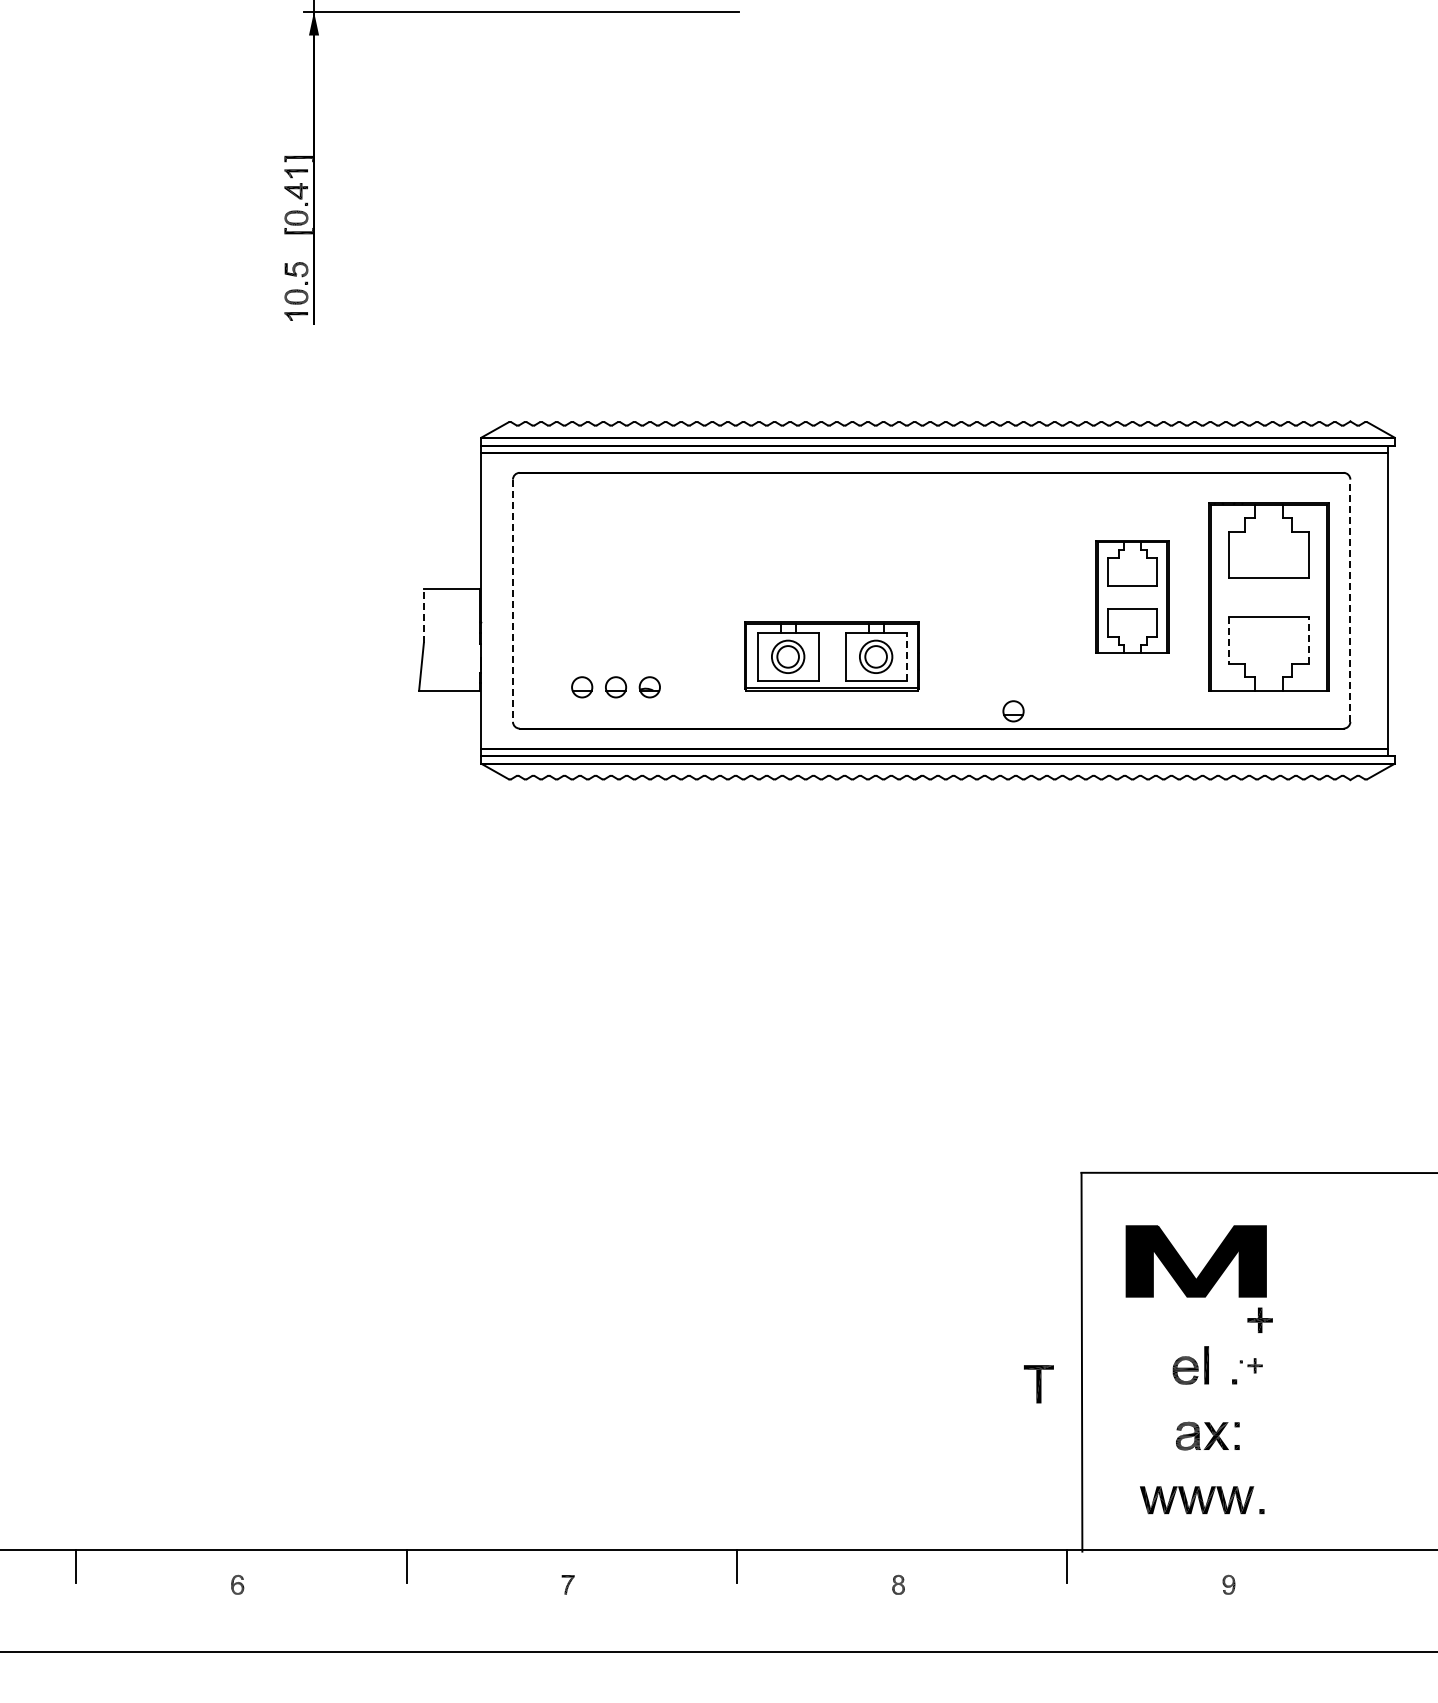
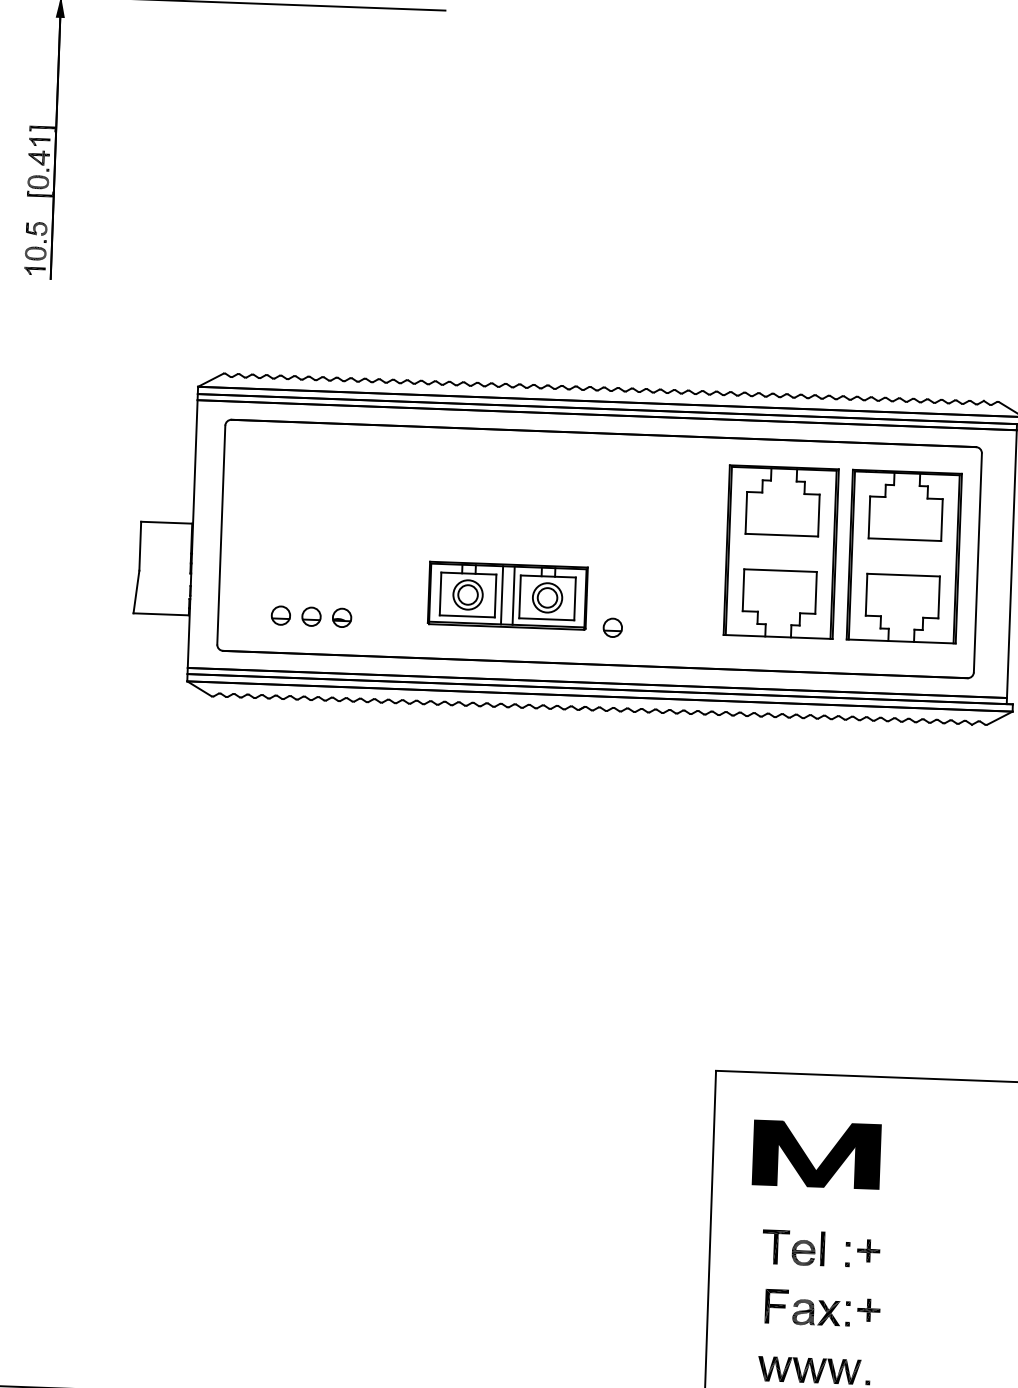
part: (1132, 596) -> (781, 551), size x1.67
line: (1350, 600) -> (978, 562), dashed -> solid
line: (512, 601) -> (220, 535), dashed -> solid
line: (423, 615) -> (139, 545), dashed -> solid
line: (1228, 640) -> (866, 594), dashed -> solid
line: (1308, 640) -> (938, 597), dashed -> solid
line: (825, 655) -> (501, 594), added
line: (838, 655) -> (513, 595), added
line: (906, 656) -> (575, 598), dashed -> solid
part: (1013, 711) -> (612, 627), moved
part: (1259, 1319) -> (868, 1309), moved
part: (1251, 1365) -> (863, 1250), size x1.67
part: (1038, 1384) -> (775, 1247), moved
part: (1158, 1430) -> (777, 1306), added

